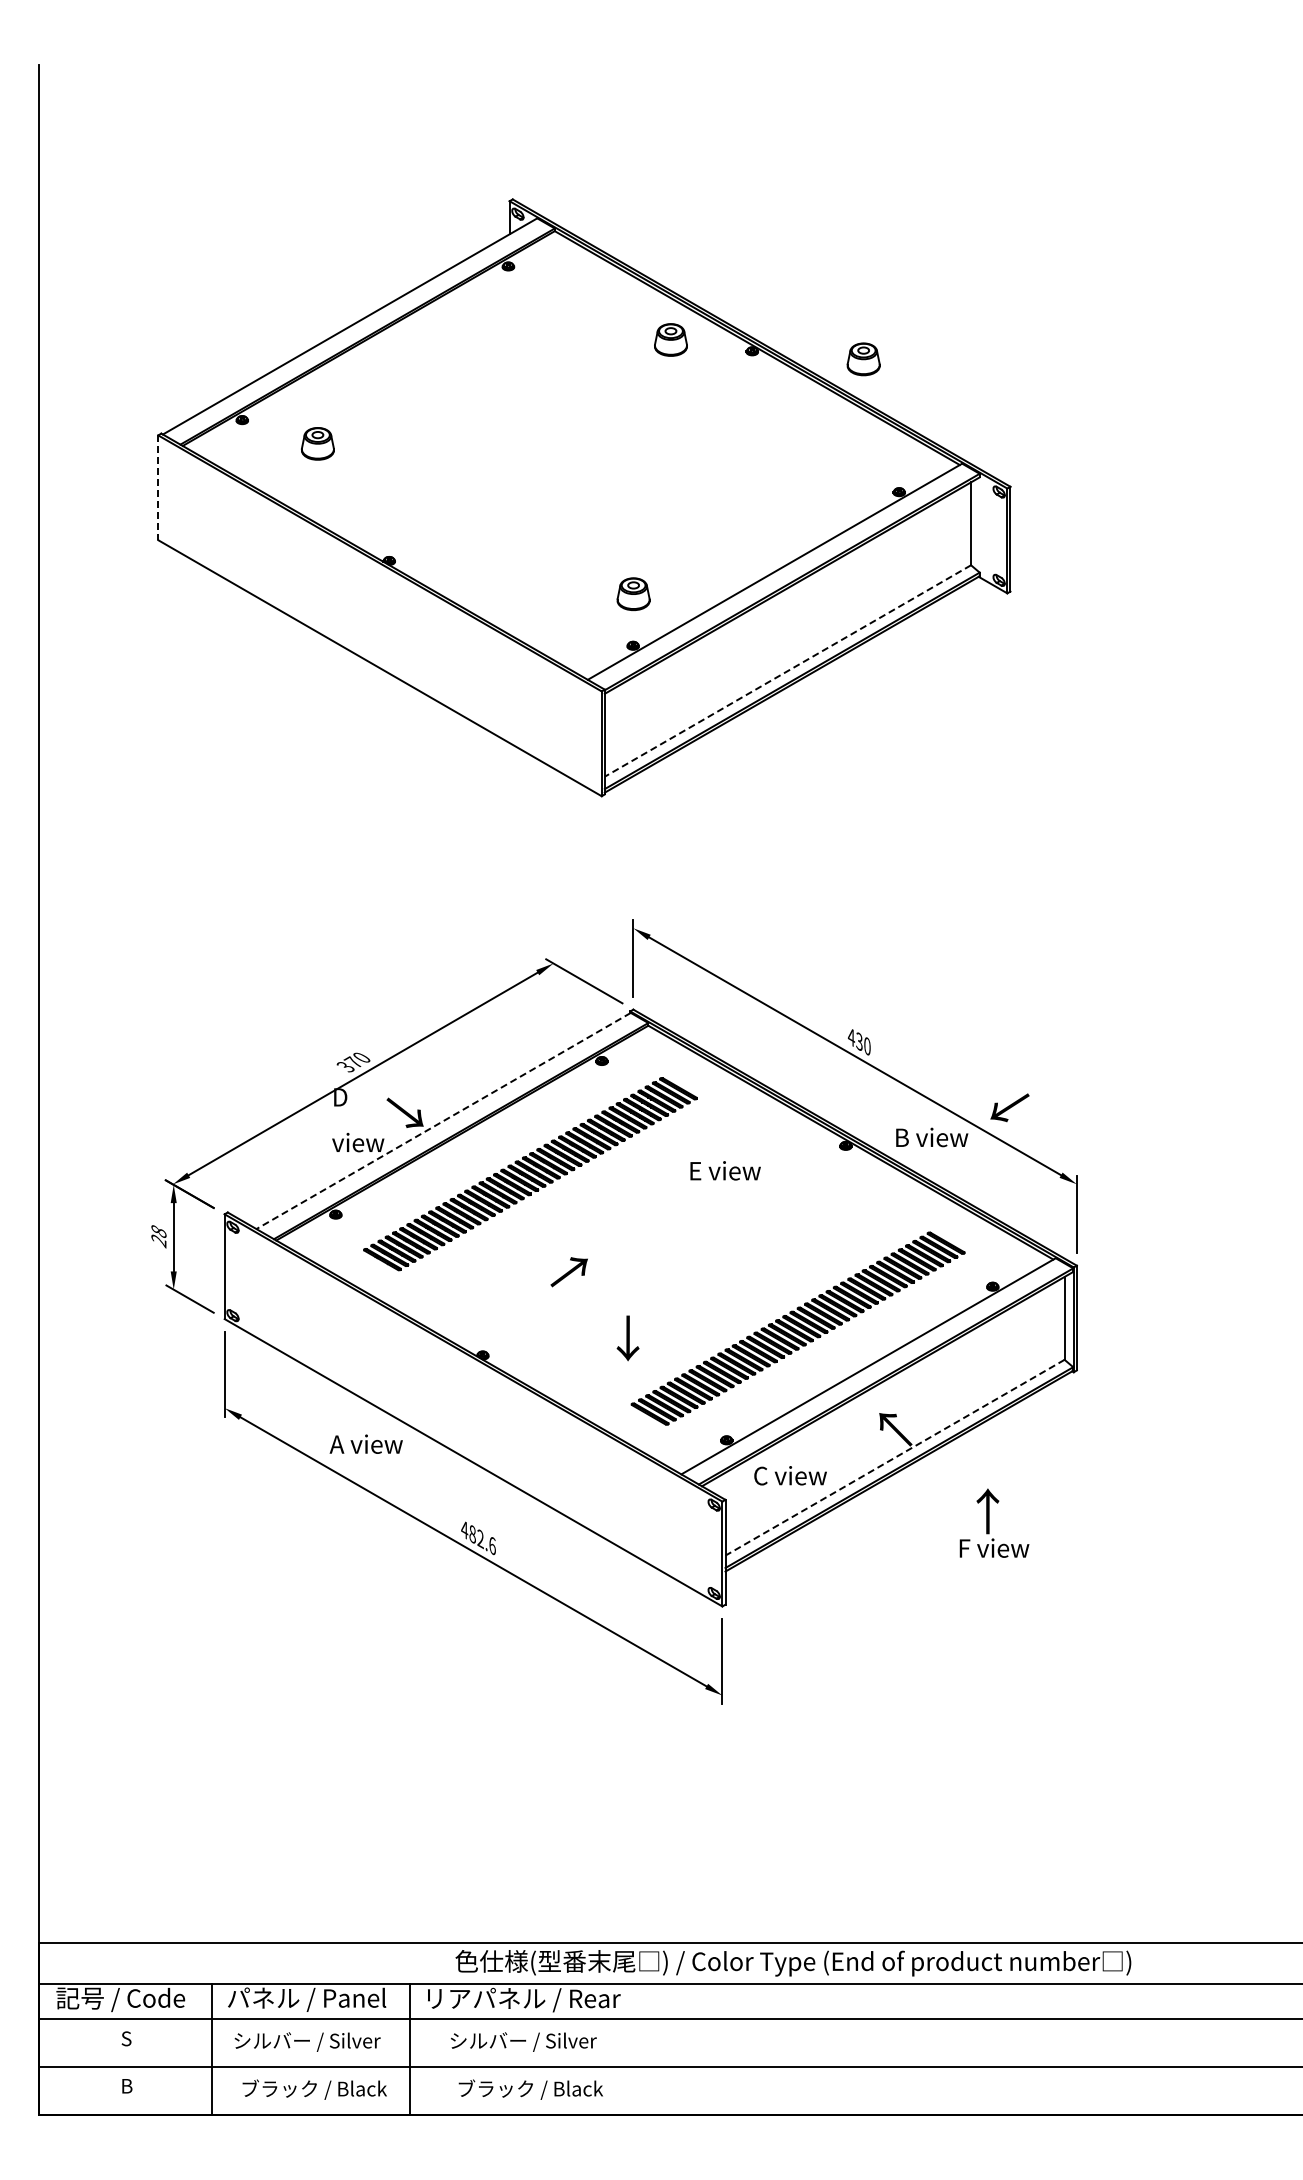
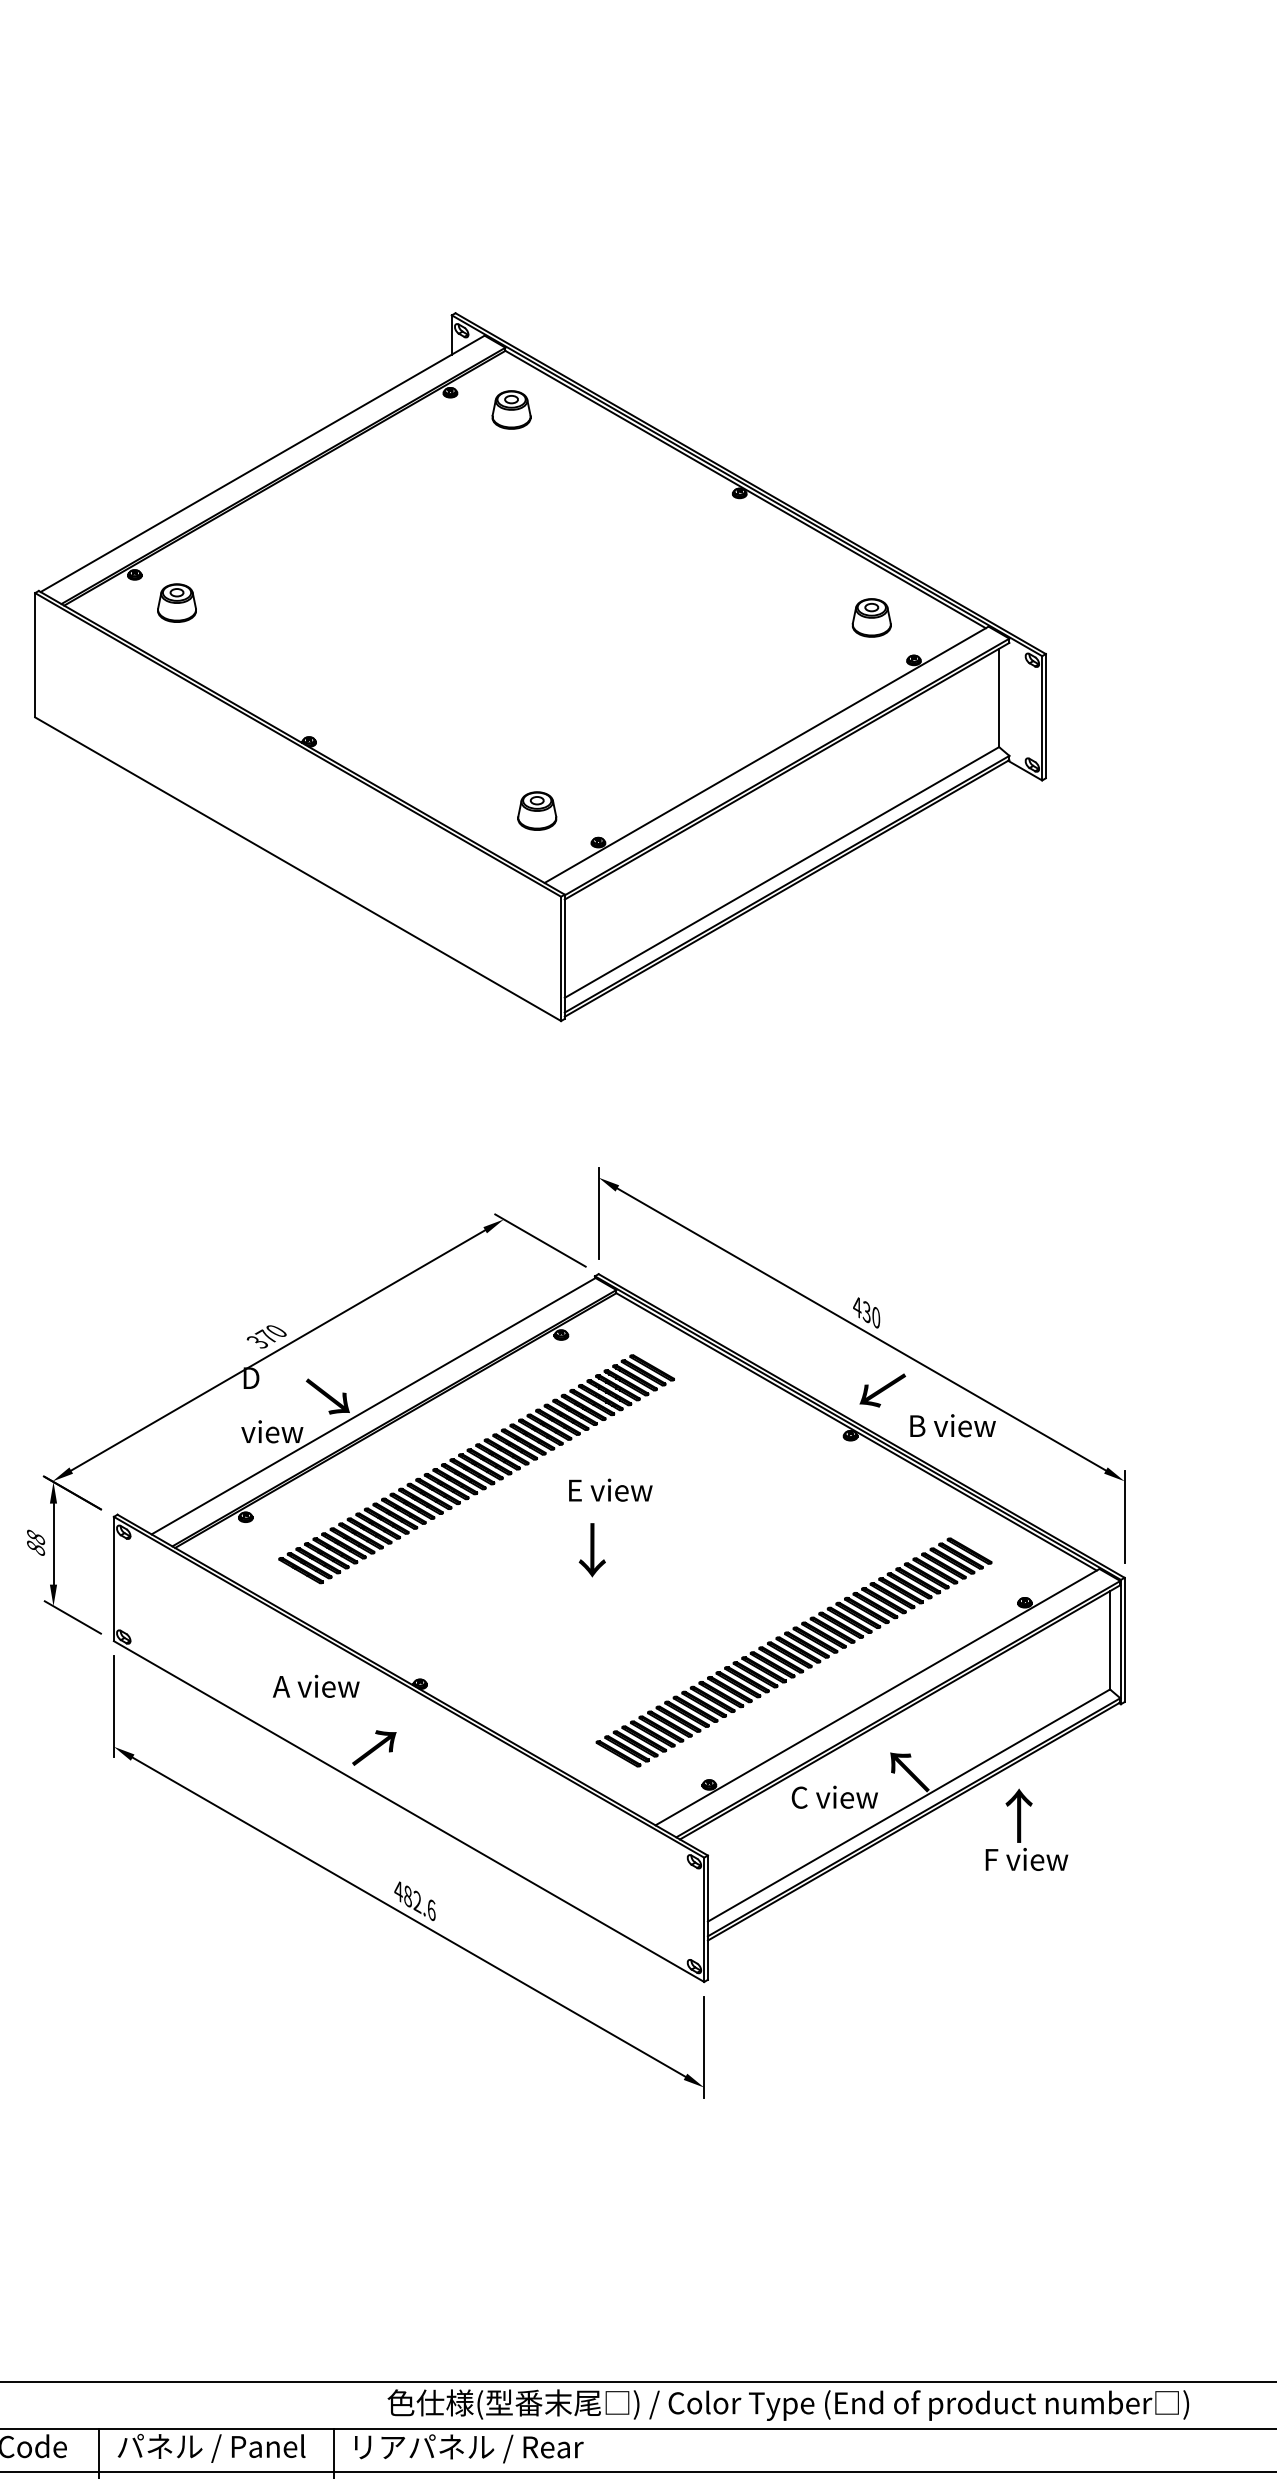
part: (670, 339) -> (511, 409), moved
part: (863, 359) -> (871, 618), moved
part: (317, 443) -> (176, 602), moved
line: (158, 488) -> (35, 656), dashed -> solid
part: (633, 593) -> (537, 810), moved
line: (787, 671) -> (781, 873), dashed -> solid
text: (1009, 1107) -> (882, 1390), moved
line: (443, 1121) -> (373, 1406), dashed -> solid
text: (725, 1170) -> (610, 1489), moved
text: (158, 1241) -> (35, 1549), 28 -> 88
text: (568, 1272) -> (373, 1748), moved
text: (627, 1338) -> (591, 1550), moved
text: (365, 1443) -> (315, 1685), moved
line: (895, 1457) -> (909, 1805), dashed -> solid
text: (790, 1475) -> (834, 1797), moved
text: (994, 1522) -> (1026, 1829), moved

